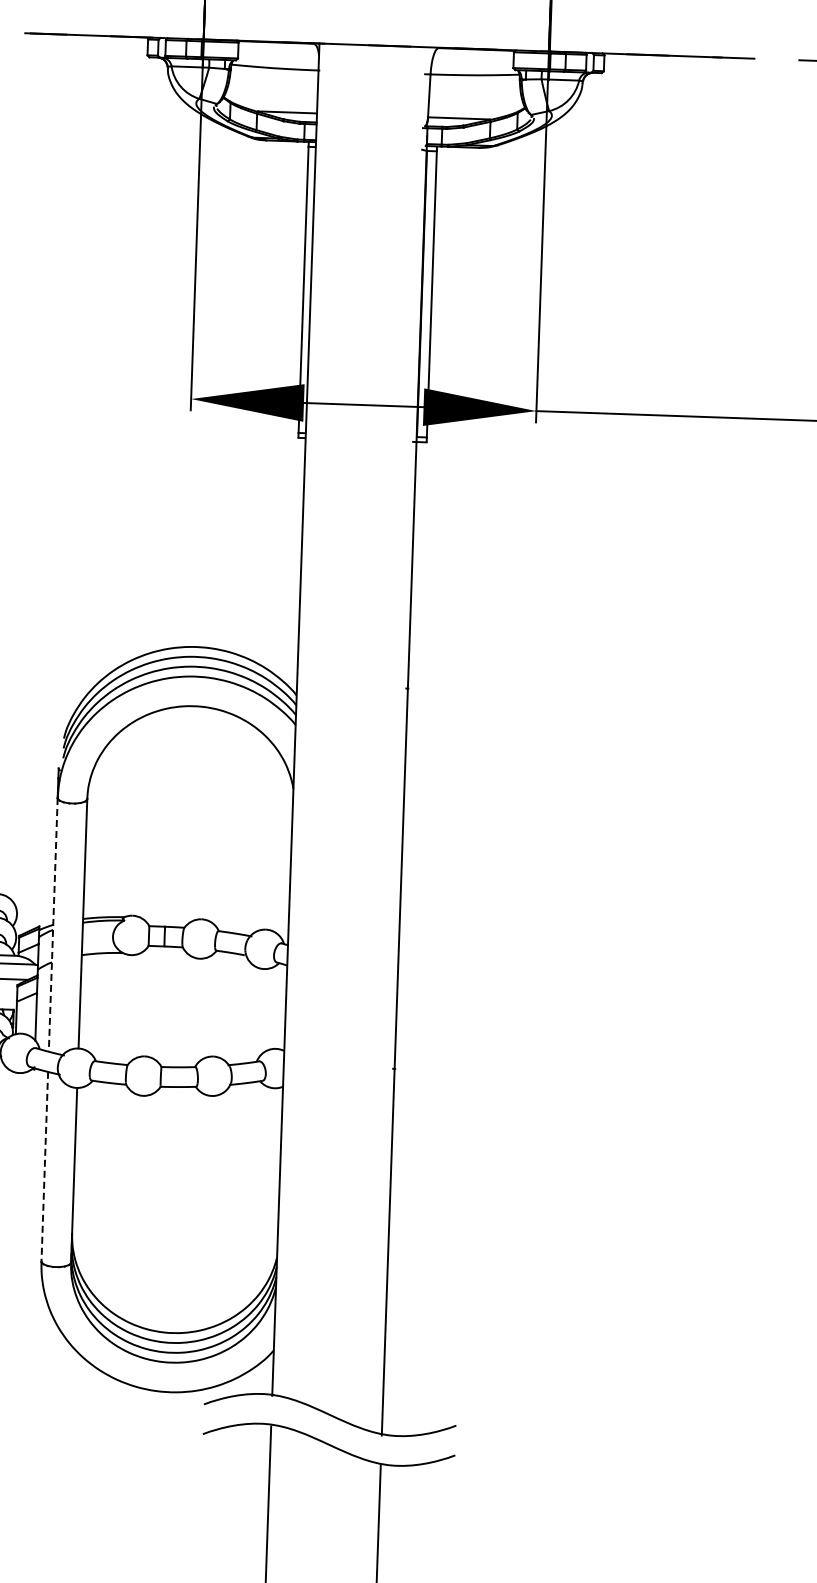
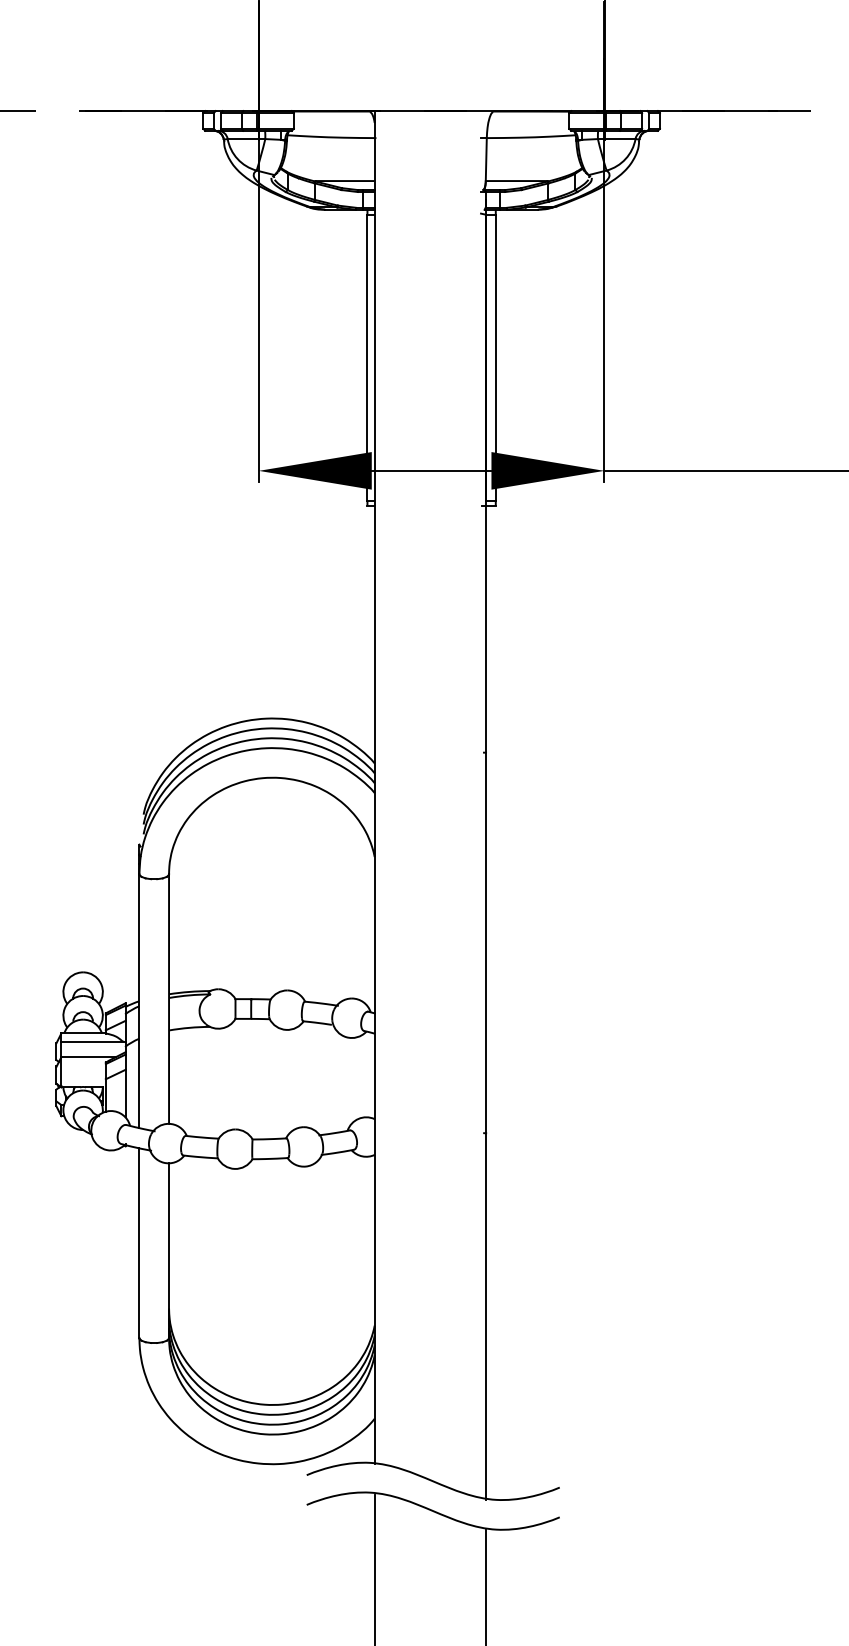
line: (53, 925) -> (139, 1001), dashed -> solid
line: (44, 1167) -> (139, 1243), dashed -> solid

